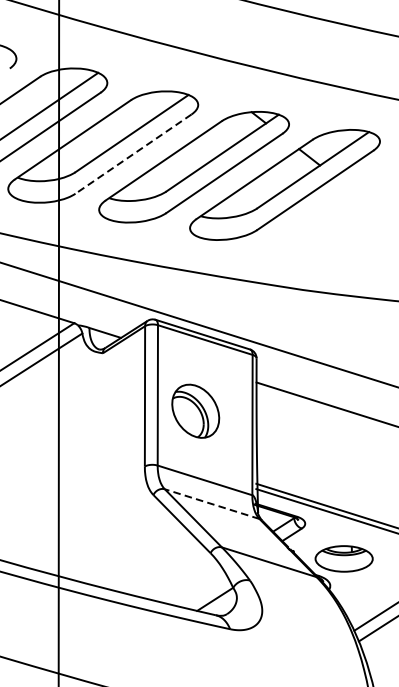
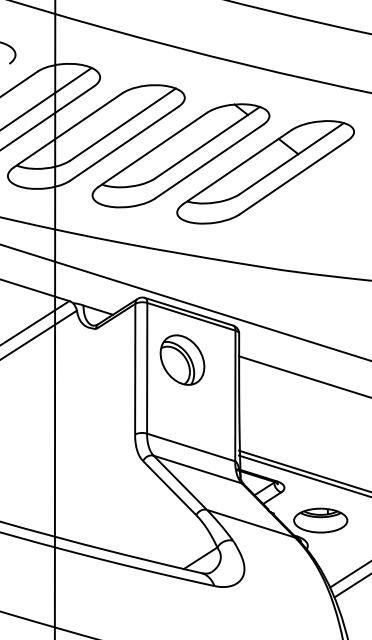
line: (133, 153) -> (124, 143), dashed -> solid
part: (195, 410) -> (182, 359), moved
line: (211, 504) -> (197, 469), dashed -> solid

